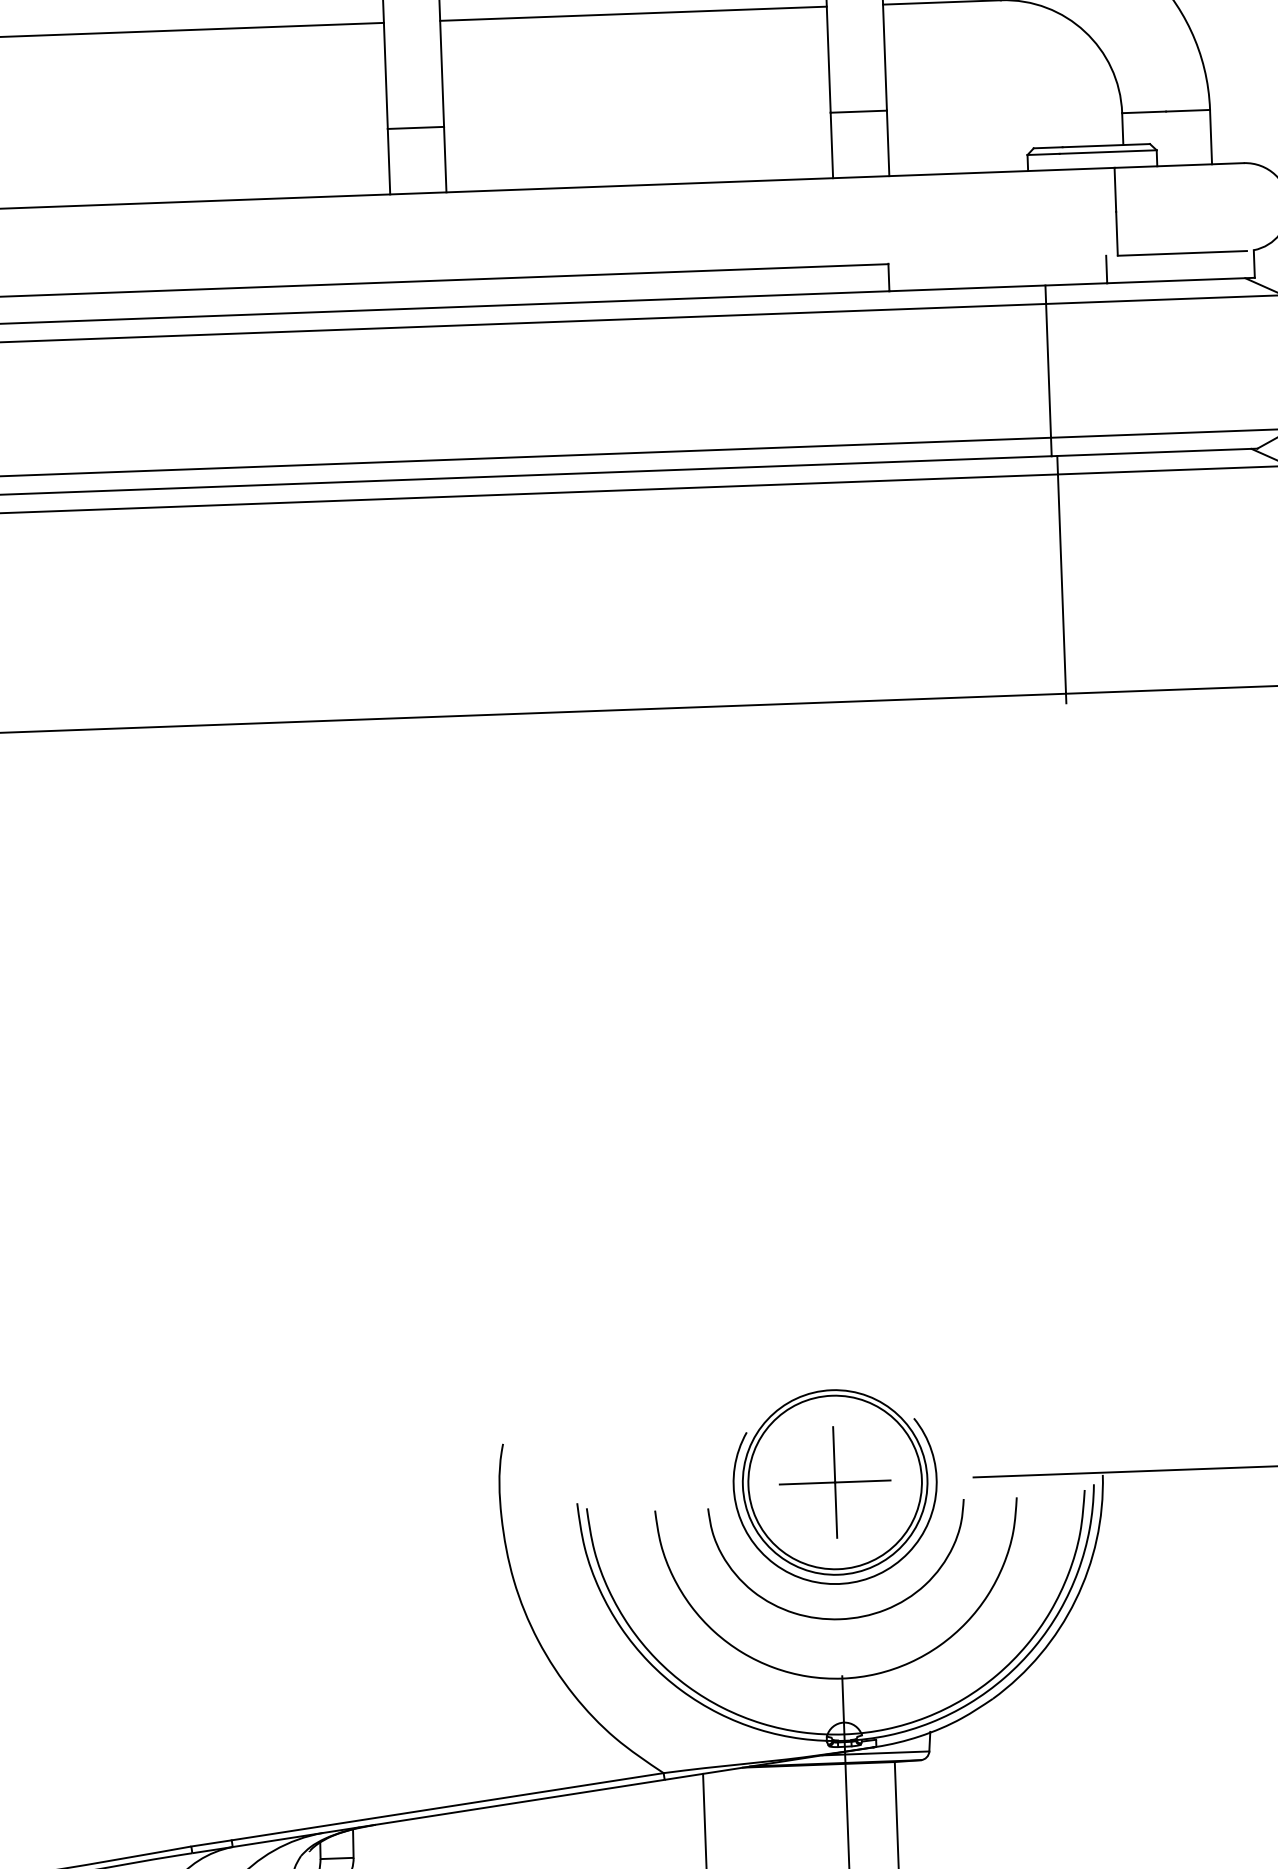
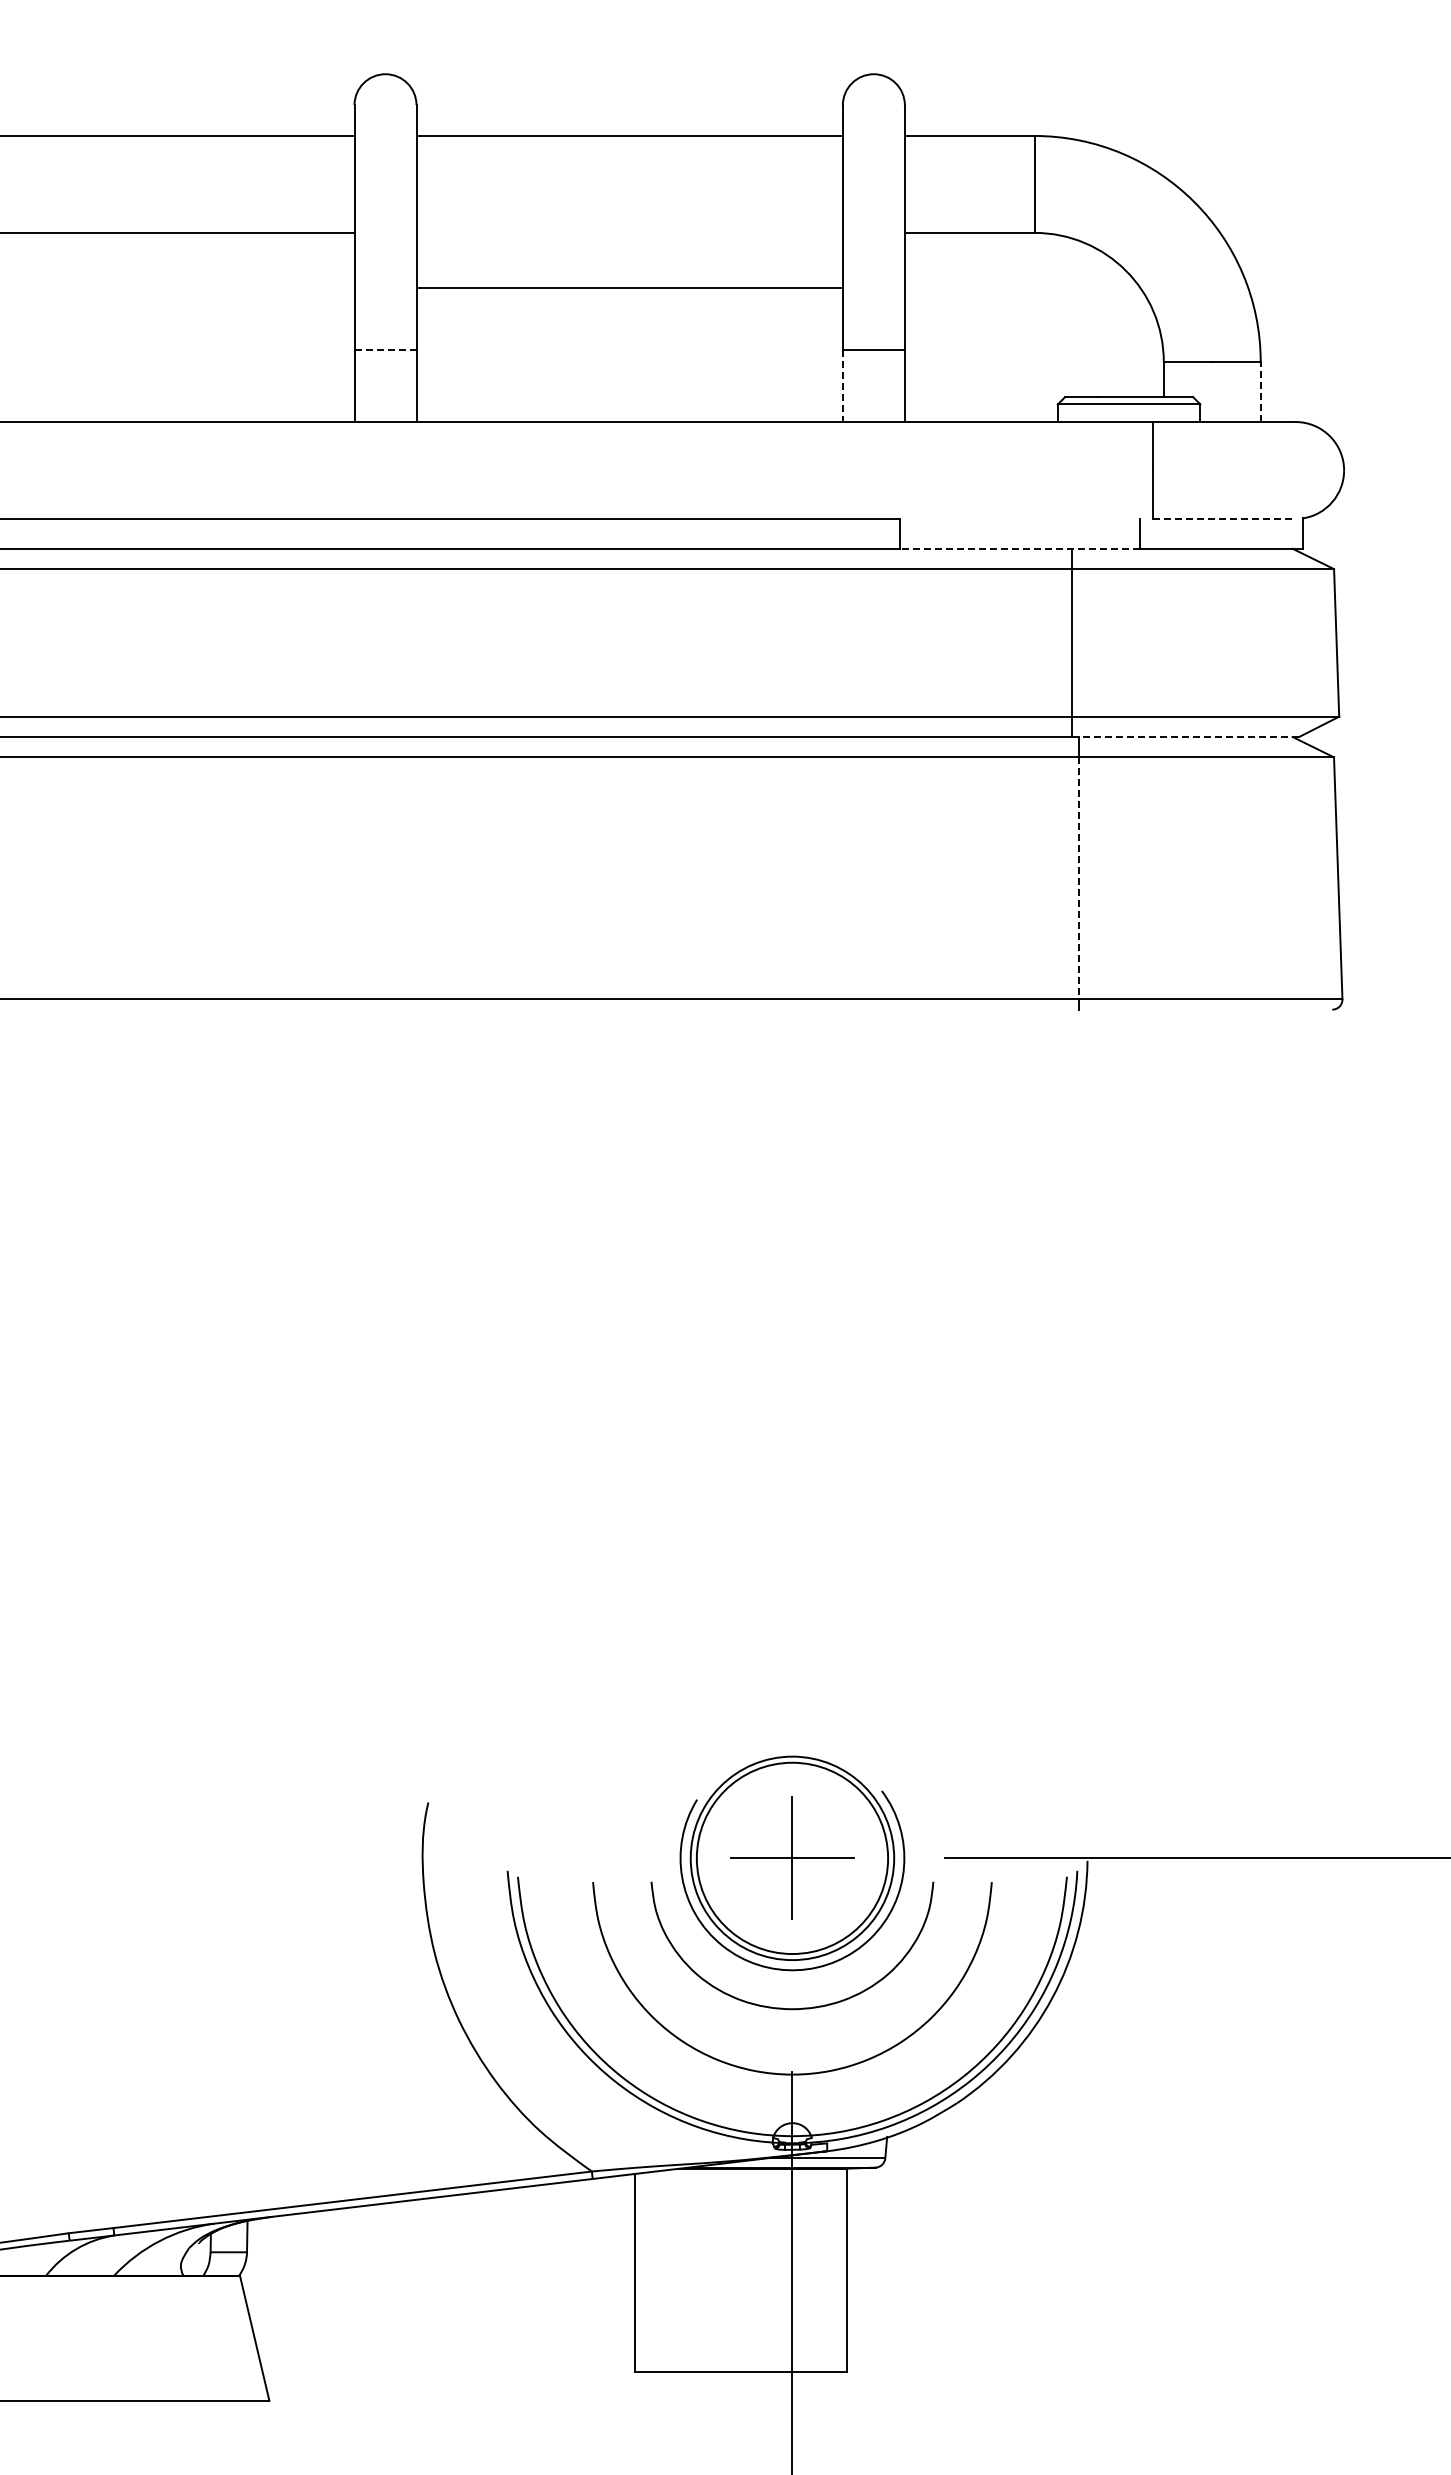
line: (633, 13) -> (629, 287), moved
line: (415, 127) -> (385, 349), solid -> dashed
line: (1210, 137) -> (1260, 392), solid -> dashed
line: (831, 145) -> (842, 386), solid -> dashed
line: (1182, 252) -> (1224, 518), solid -> dashed
line: (997, 287) -> (1019, 548), solid -> dashed
line: (1154, 452) -> (1185, 737), solid -> dashed
line: (1061, 584) -> (1078, 878), solid -> dashed

